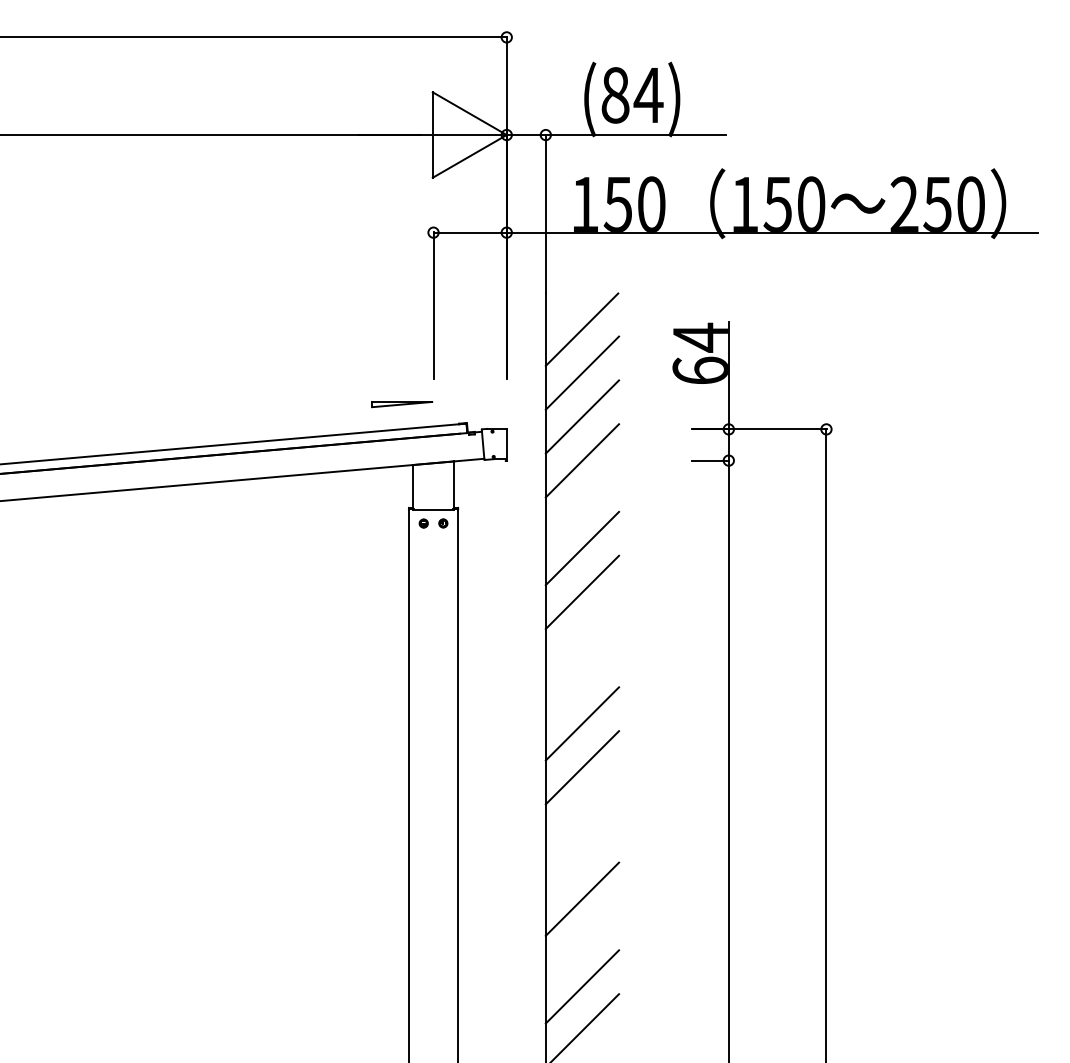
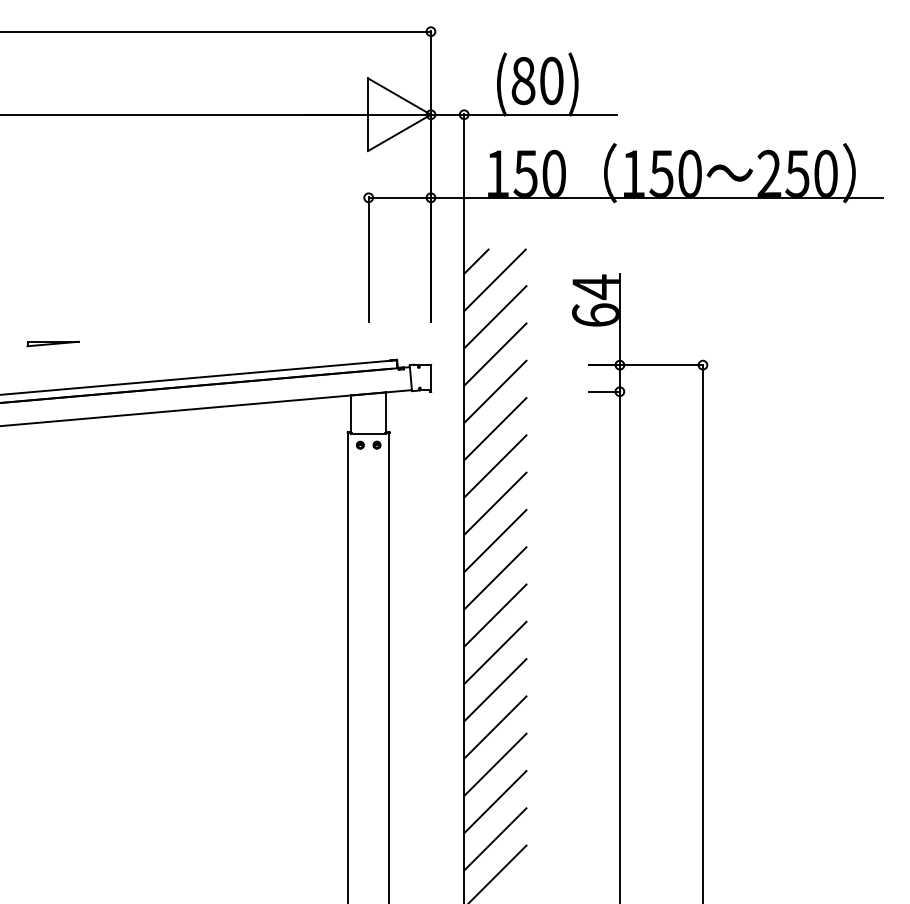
text: (648, 94) -> (551, 80), (84) -> (80)
line: (560, 307) -> (476, 261), added
part: (401, 403) -> (52, 343), moved
line: (582, 505) -> (495, 429), added
line: (582, 635) -> (495, 540), added
line: (582, 680) -> (495, 578), added
line: (582, 811) -> (495, 690), added
line: (582, 855) -> (495, 727), added
line: (582, 942) -> (495, 801), added

